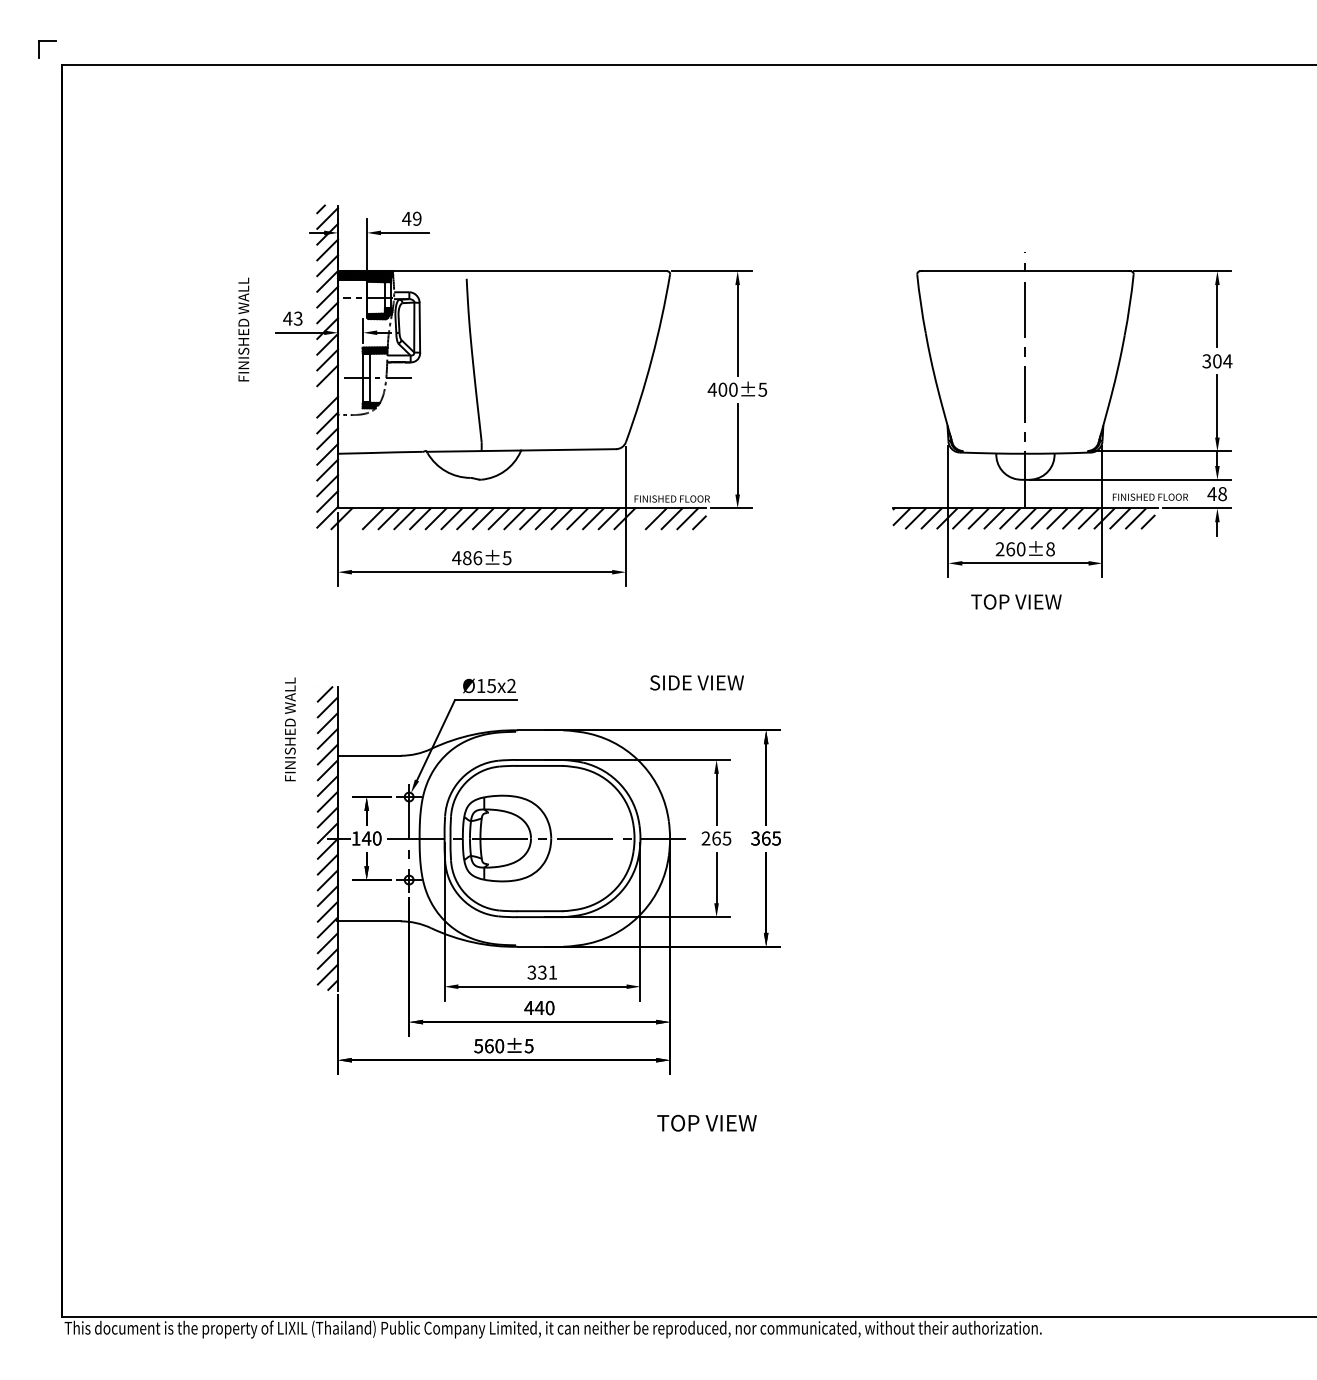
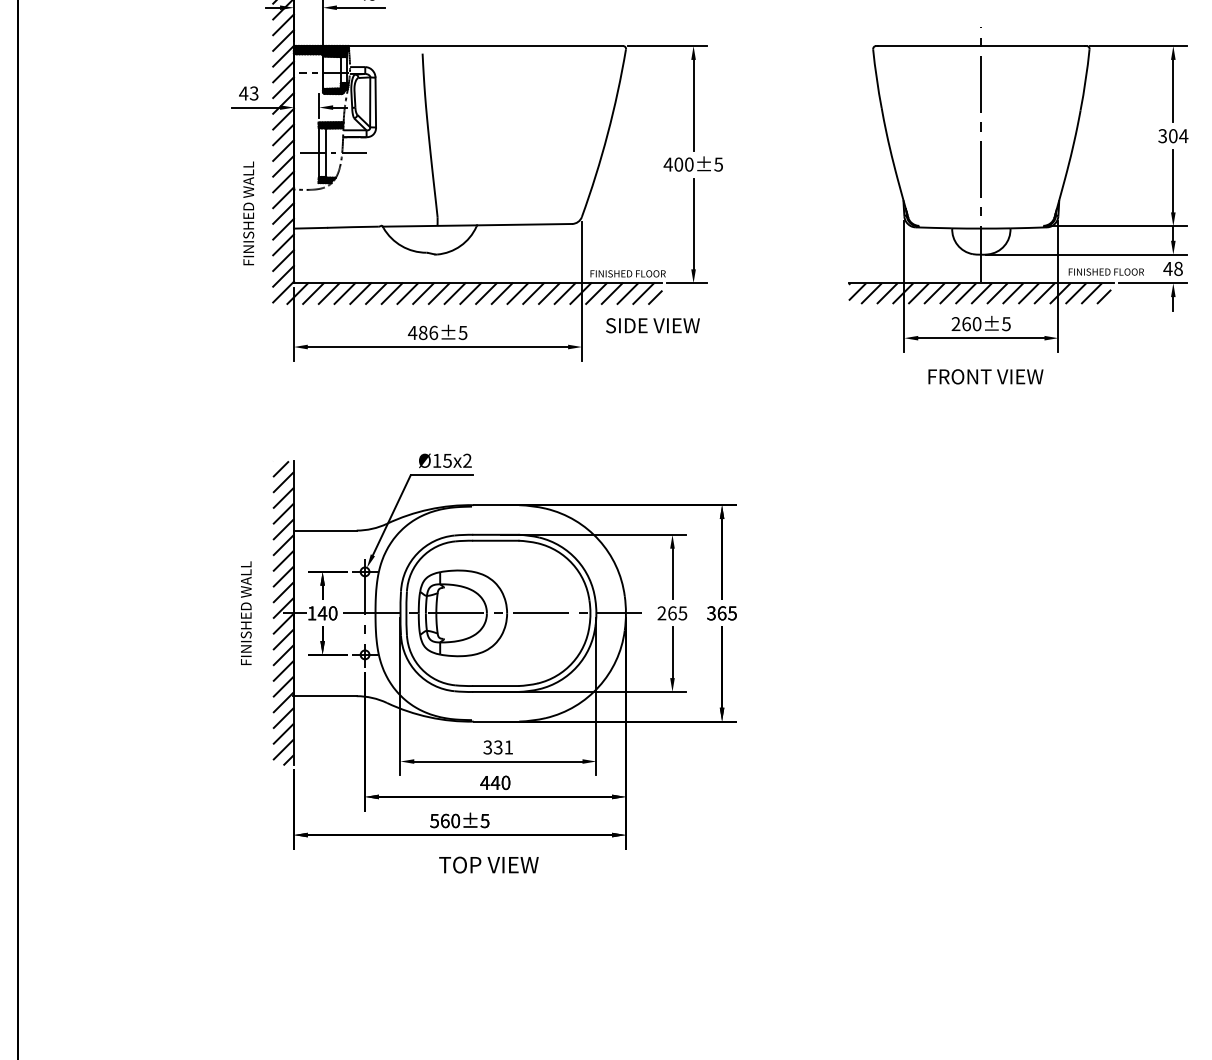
text: (243, 329) -> (248, 213), moved
line: (327, 391) -> (283, 166), added
line: (357, 518) -> (313, 293), added
line: (640, 518) -> (596, 293), added
text: (1050, 549) -> (1006, 324), 260±8 -> 260±5
text: (1029, 601) -> (985, 376), TOP VIEW -> FRONT VIEW
text: (696, 682) -> (652, 325), moved
text: (290, 729) -> (246, 613), moved
text: (706, 1122) -> (488, 864), moved

